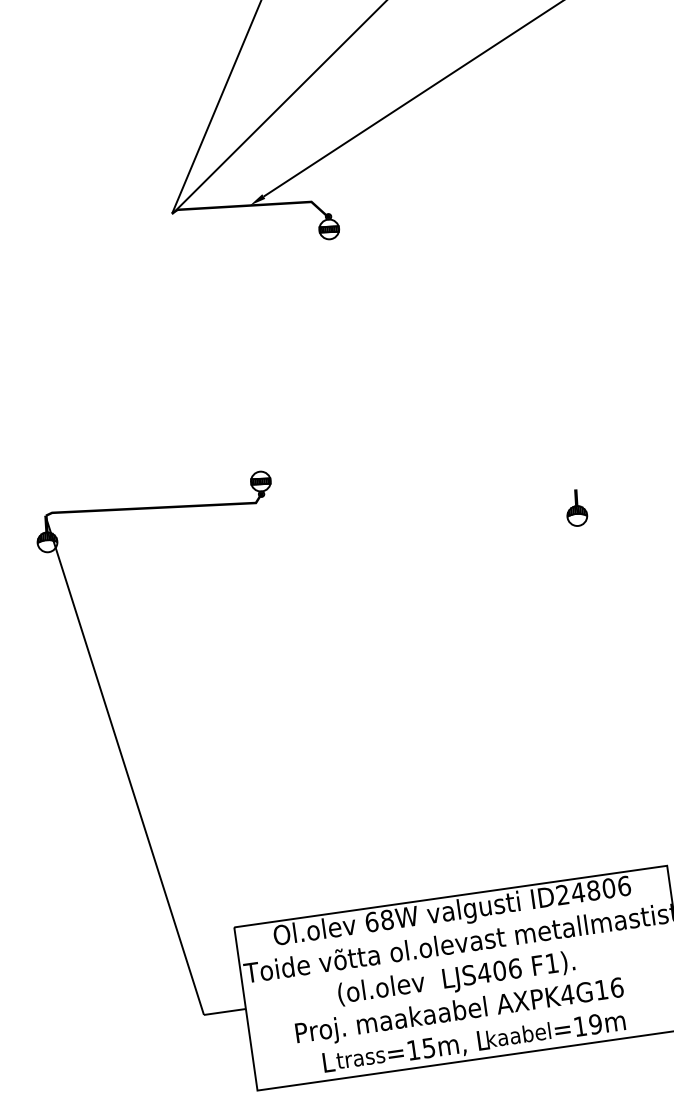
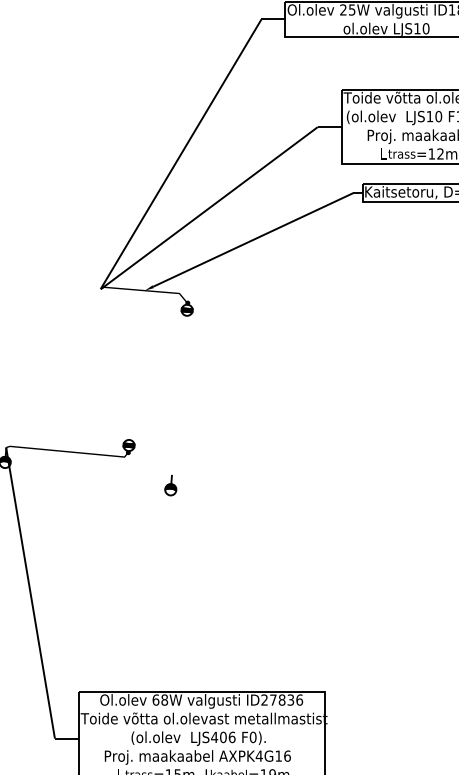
part: (575, 508) -> (170, 485), moved
text: (592, 889) -> (281, 699), ID24806 -> ID27836
text: (550, 963) -> (252, 737), F1). -> F0).

